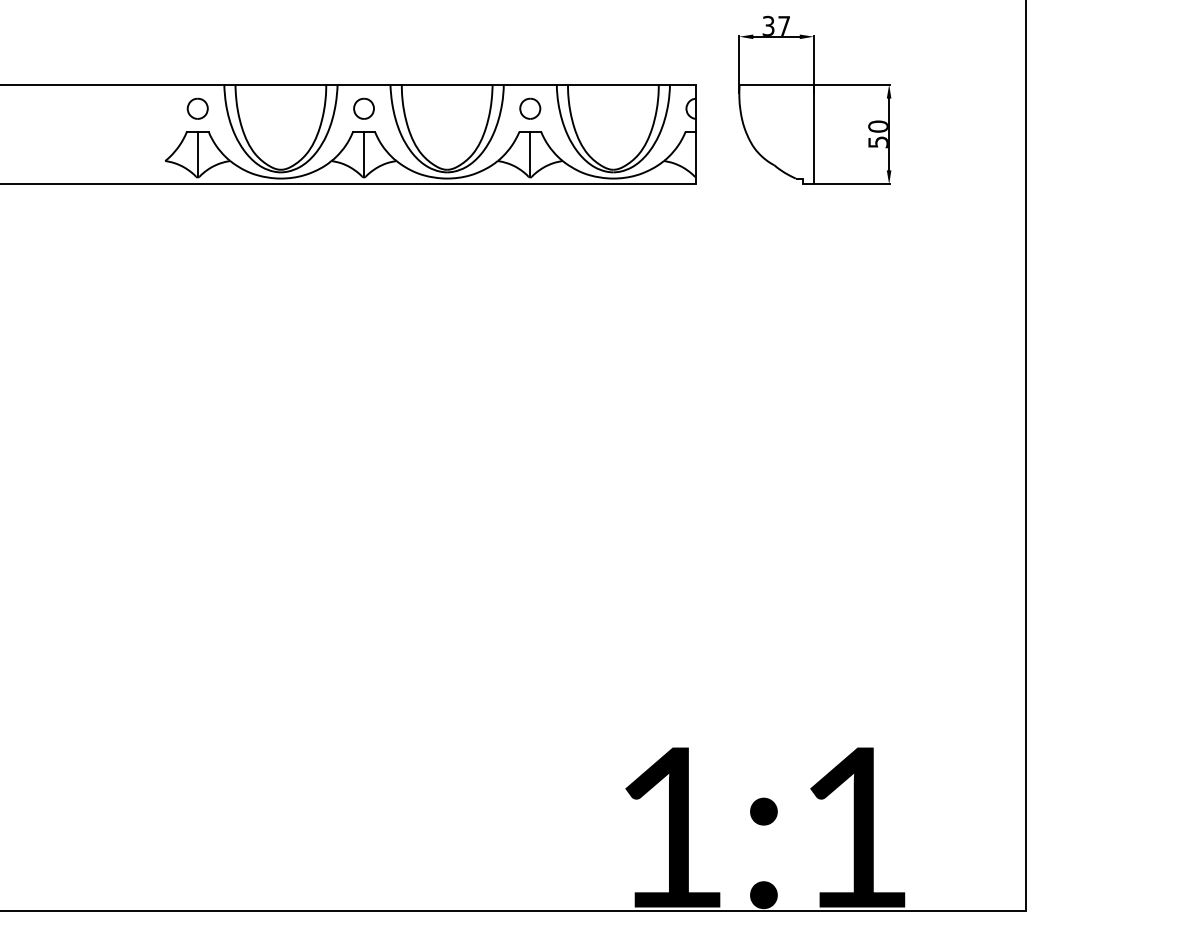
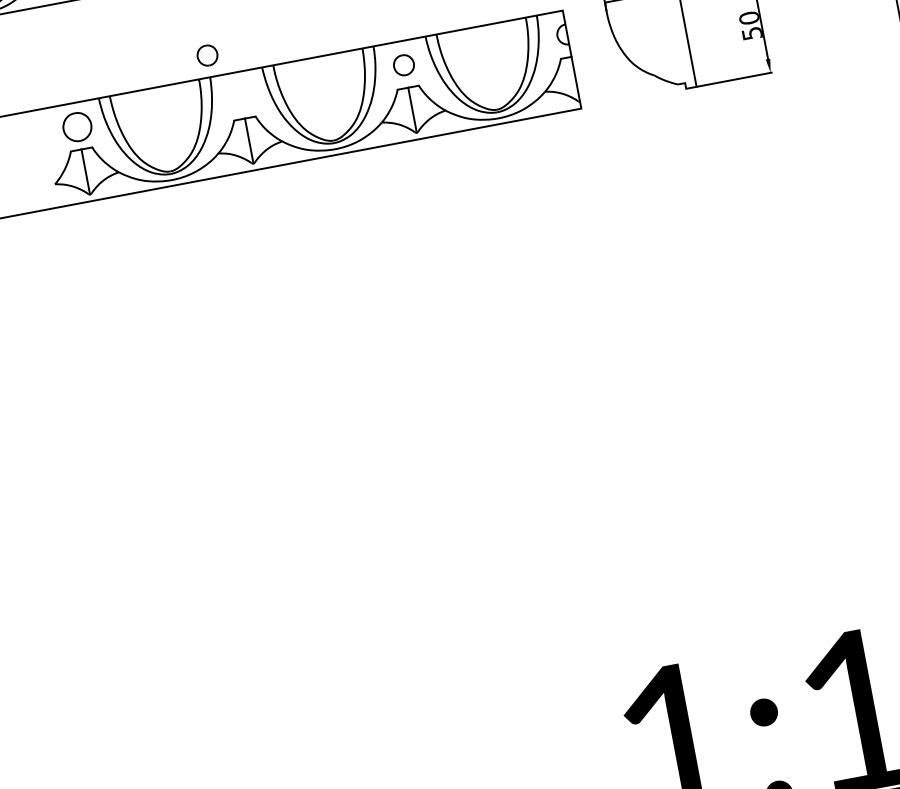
part: (197, 108) -> (76, 126), size x1.4
part: (363, 108) -> (206, 55), moved

